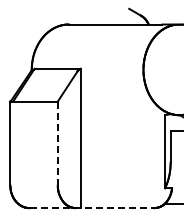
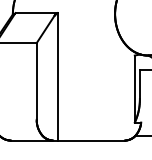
line: (57, 143) -> (36, 81), dashed -> solid
line: (92, 208) -> (68, 140), dashed -> solid

